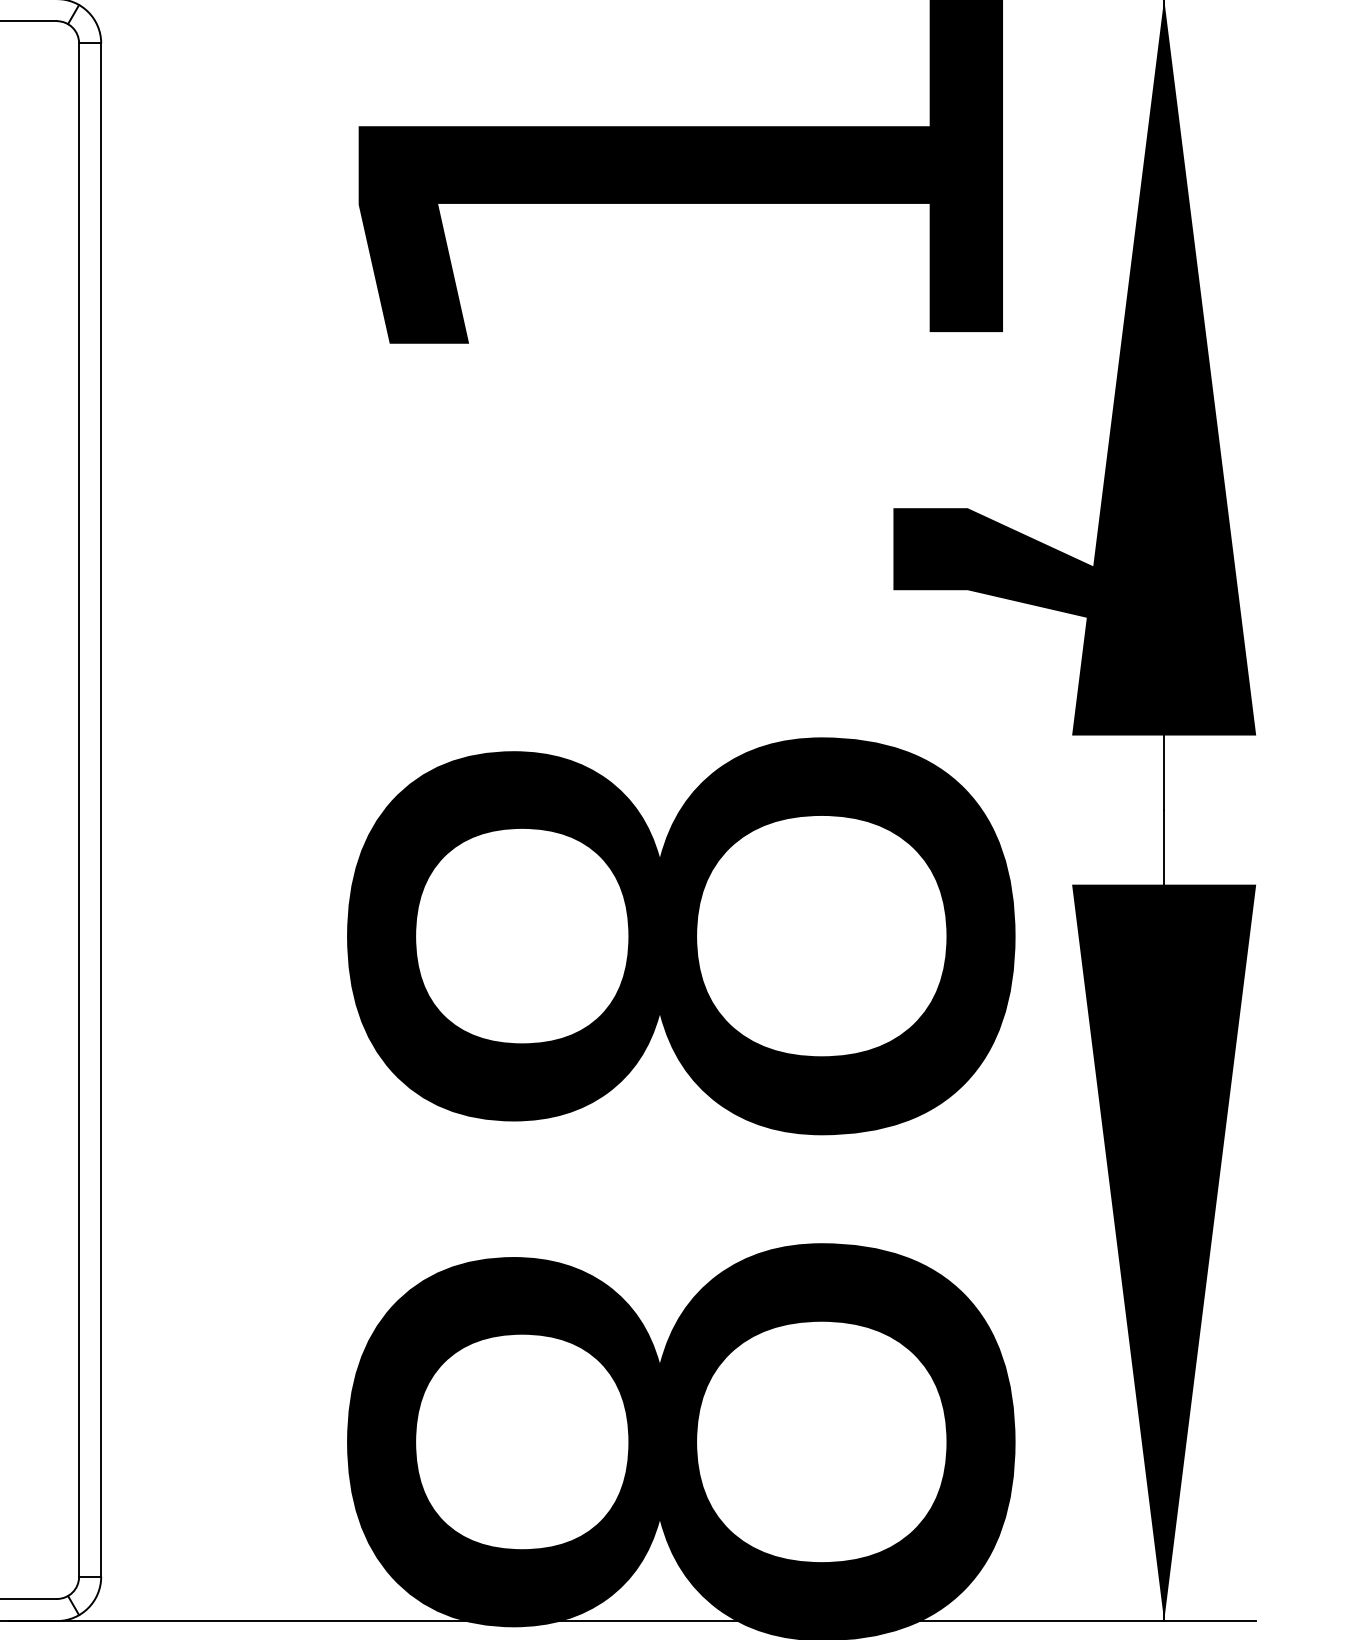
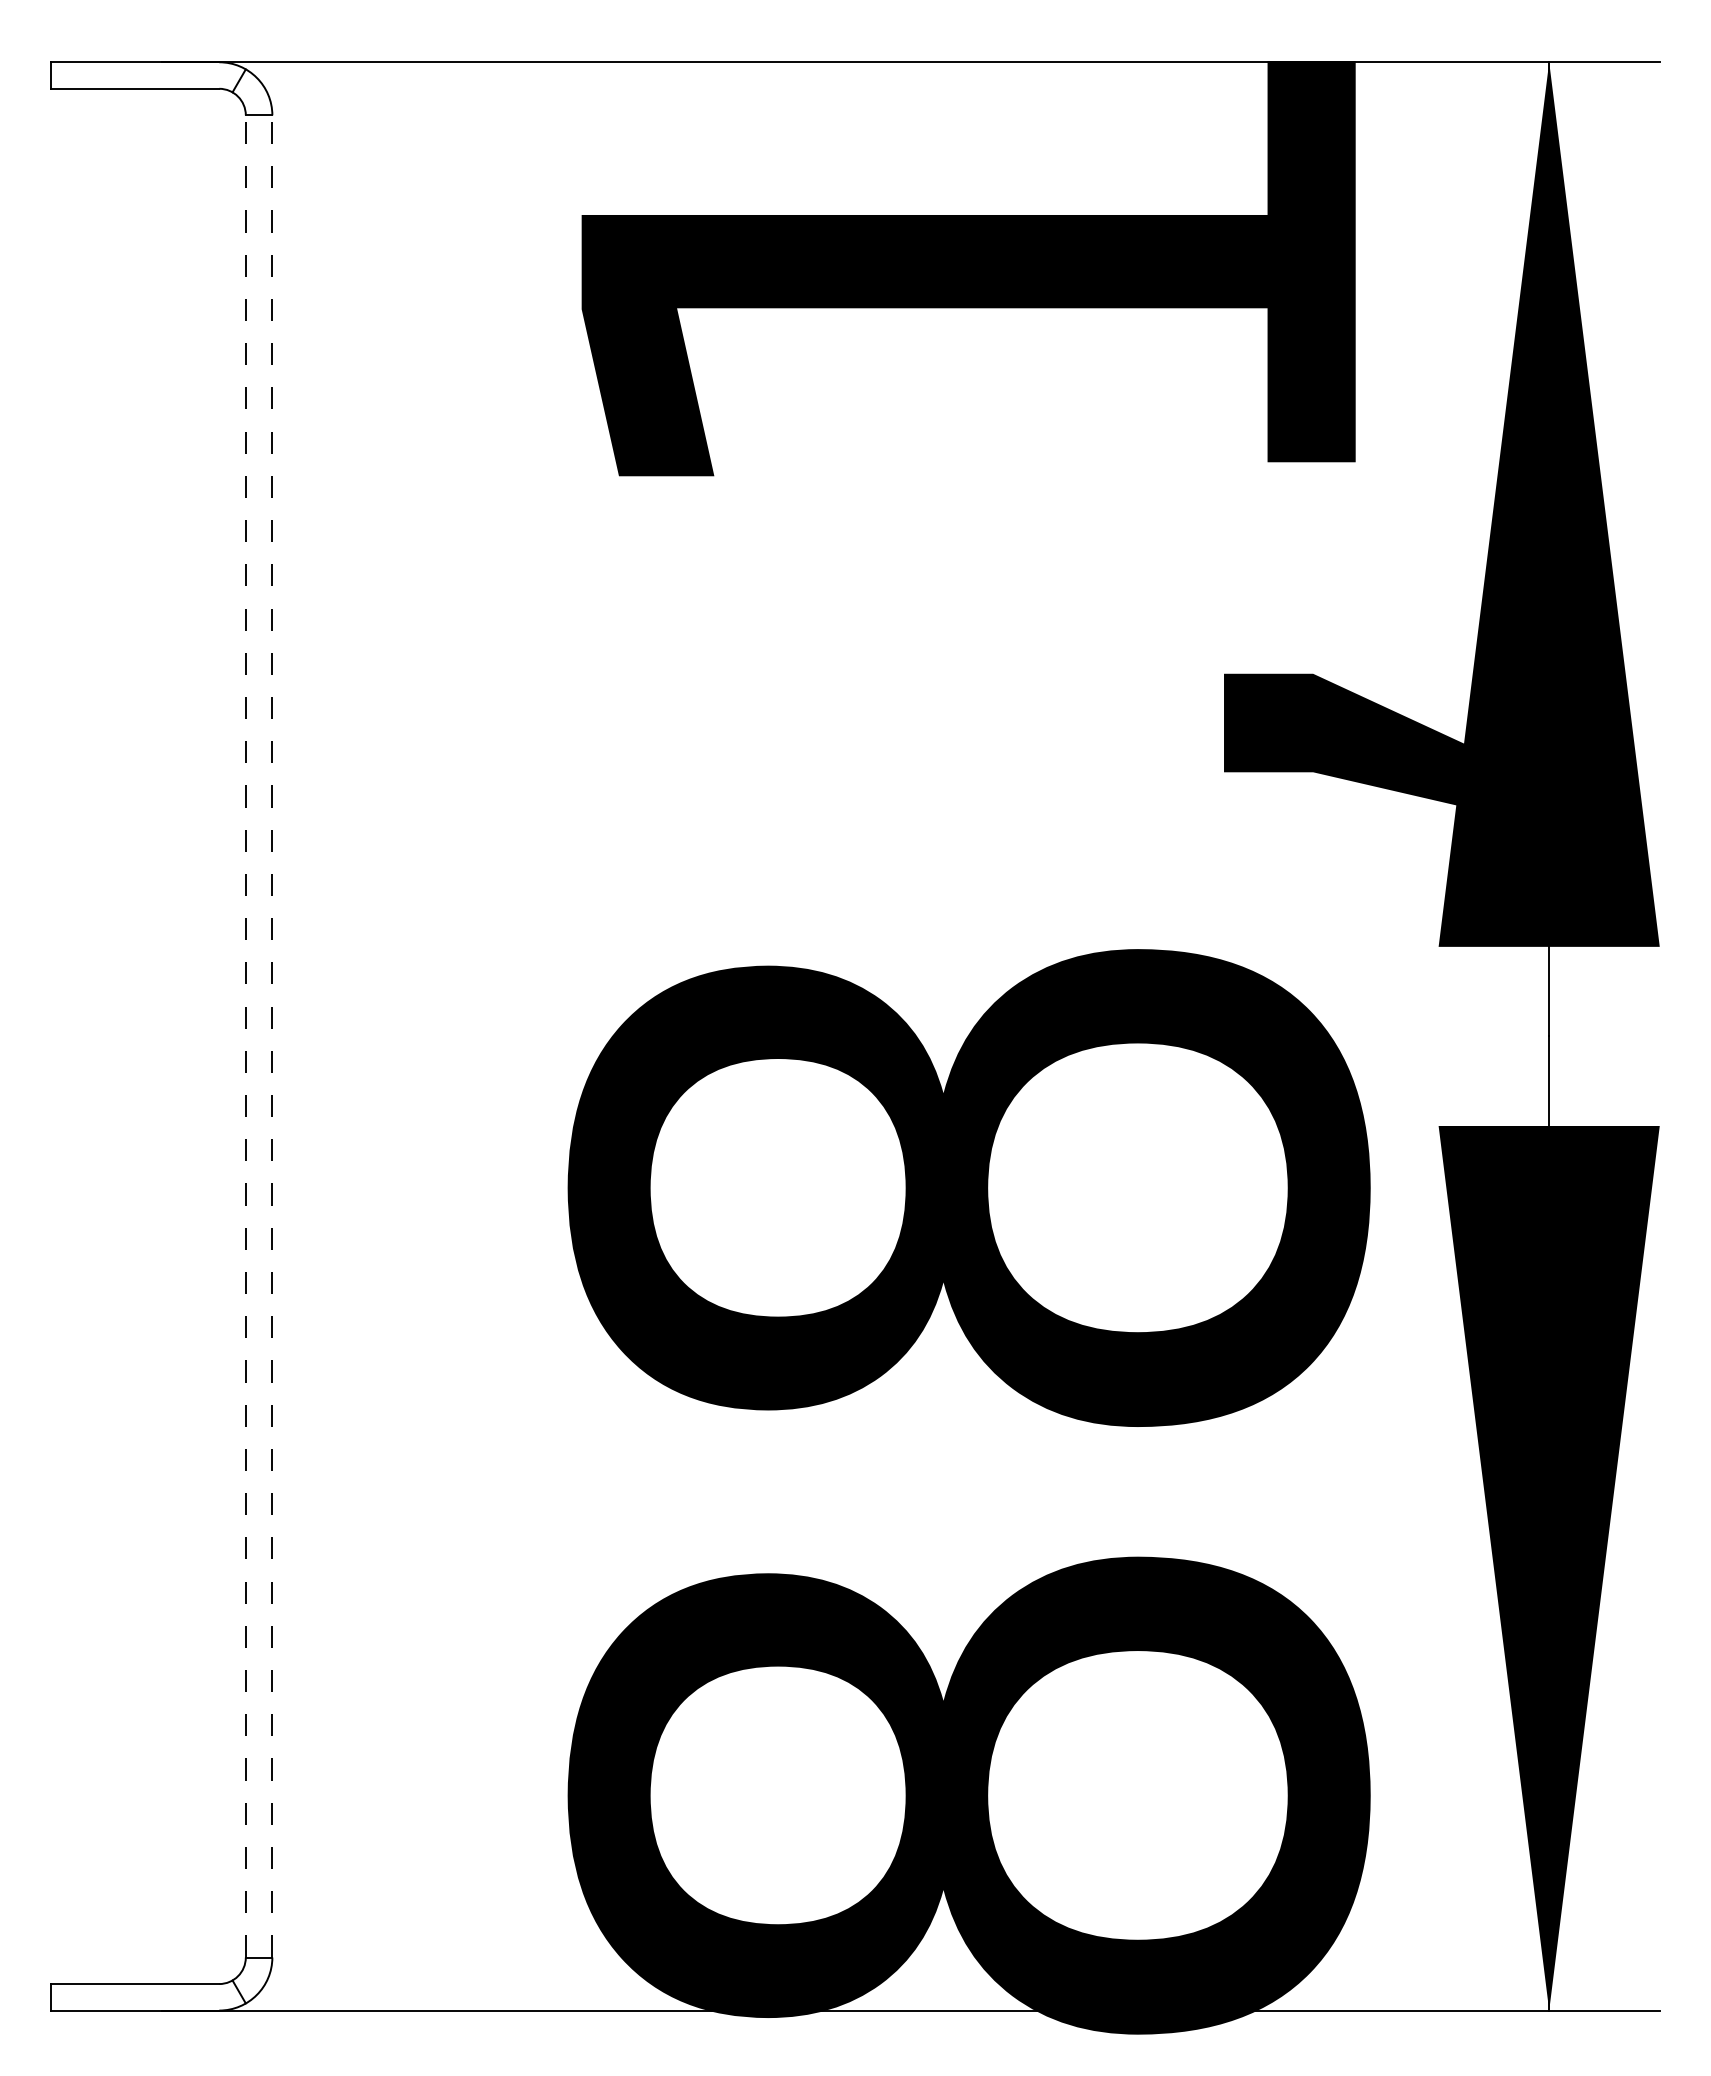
line: (78, 809) -> (245, 1035), solid -> dashed
line: (101, 809) -> (272, 1035), solid -> dashed

